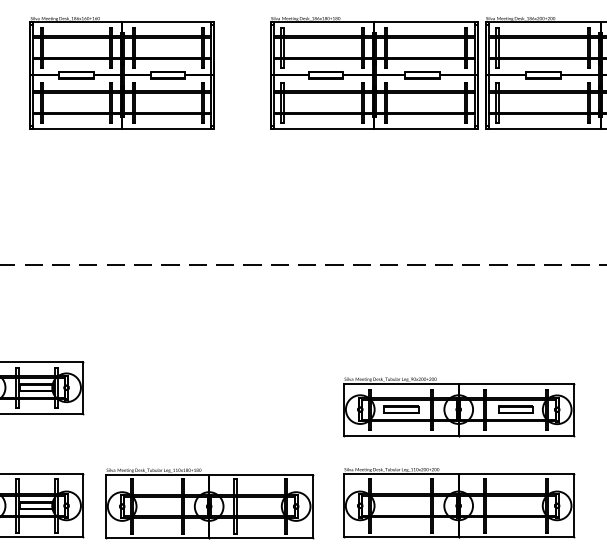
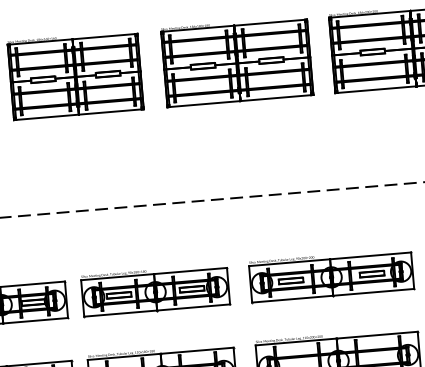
part: (374, 73) -> (237, 62), moved
part: (209, 385) -> (155, 290), added
part: (459, 407) -> (332, 275), moved

